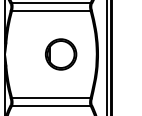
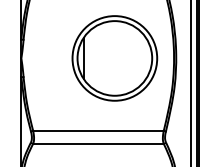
part: (60, 54) -> (113, 58), size x1.67

